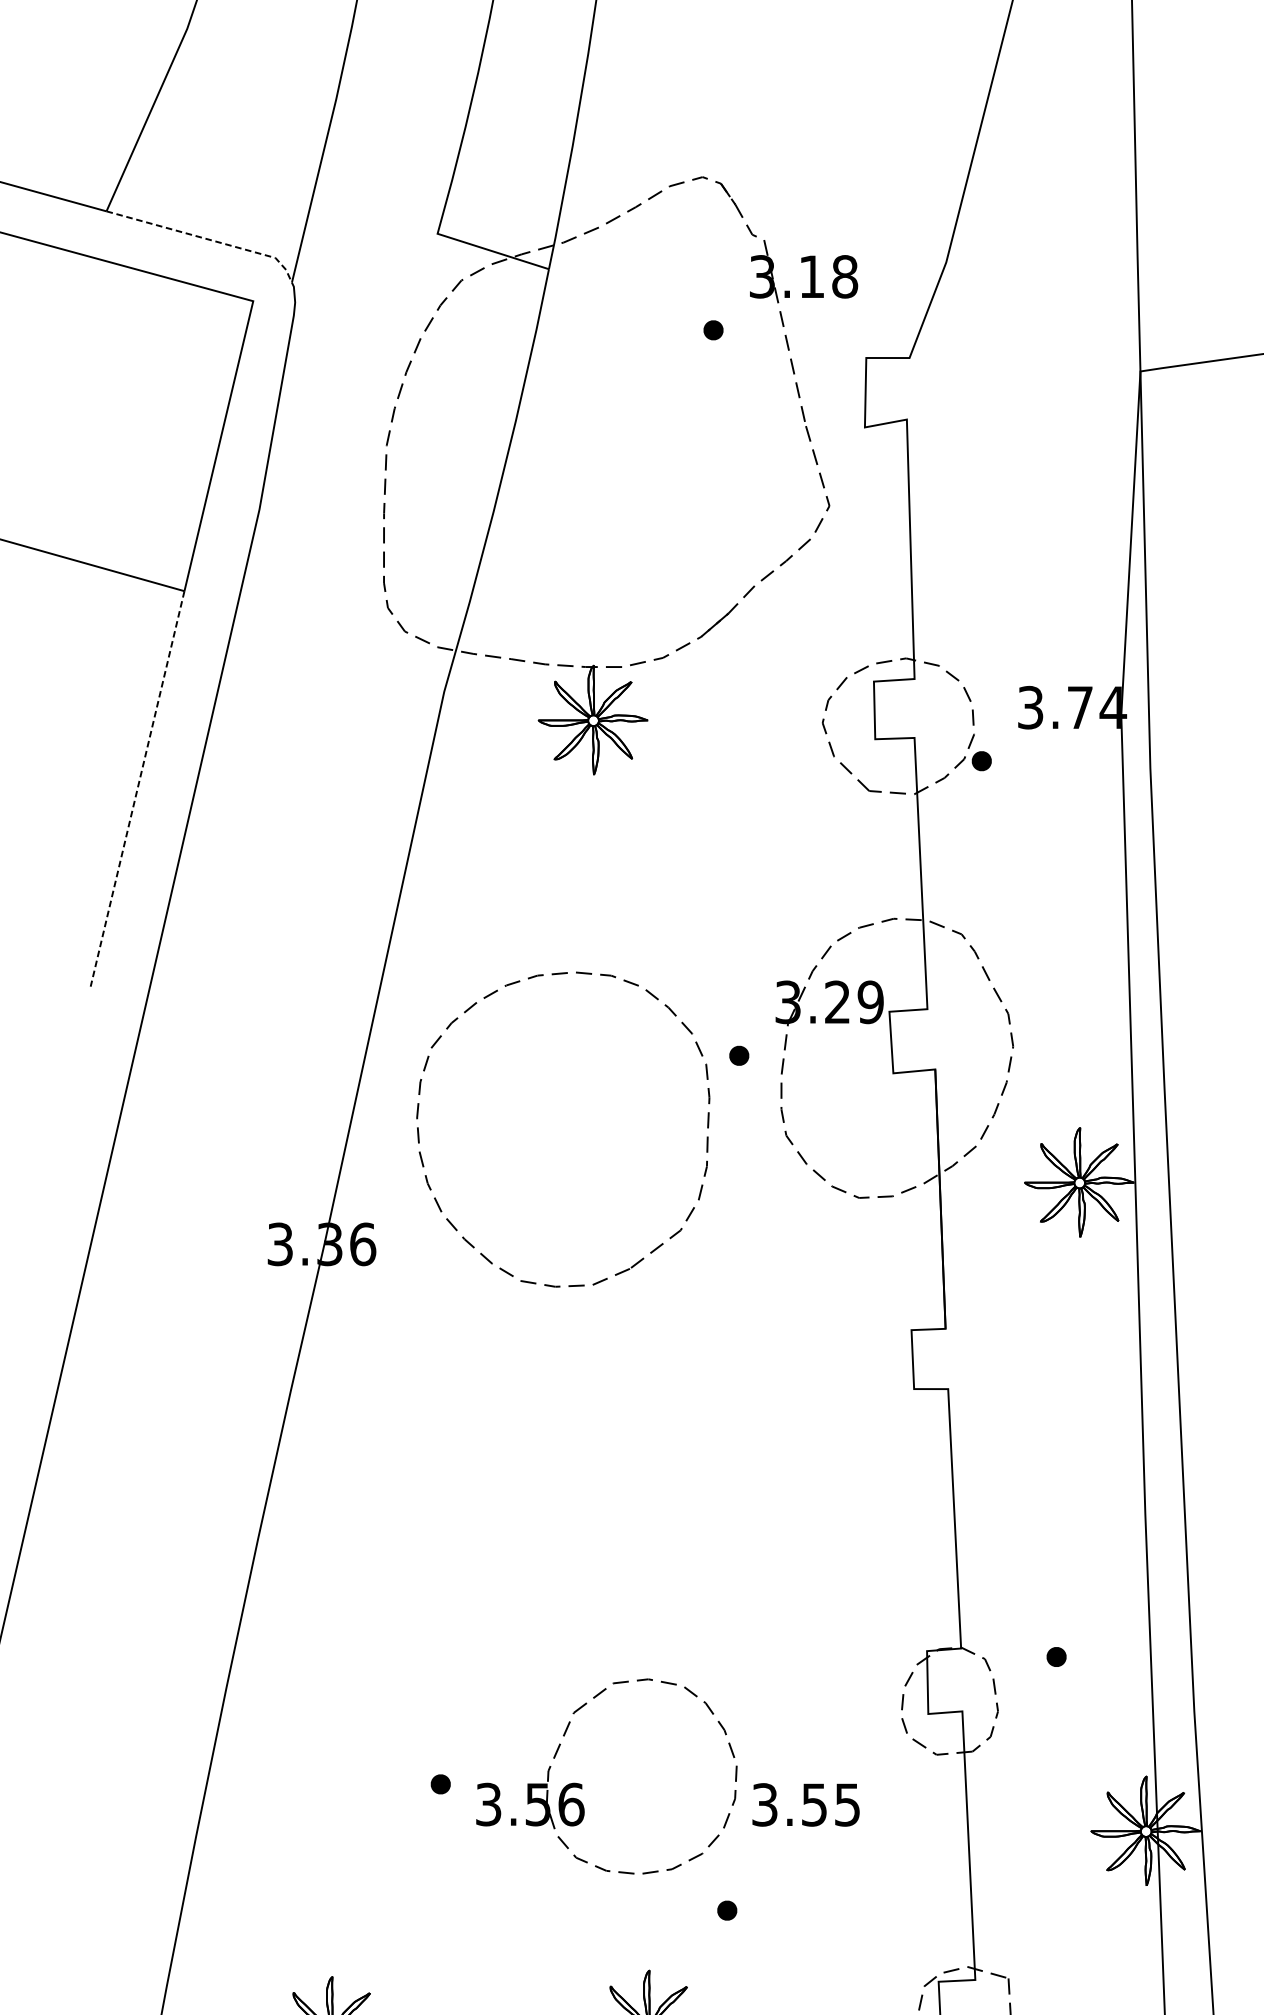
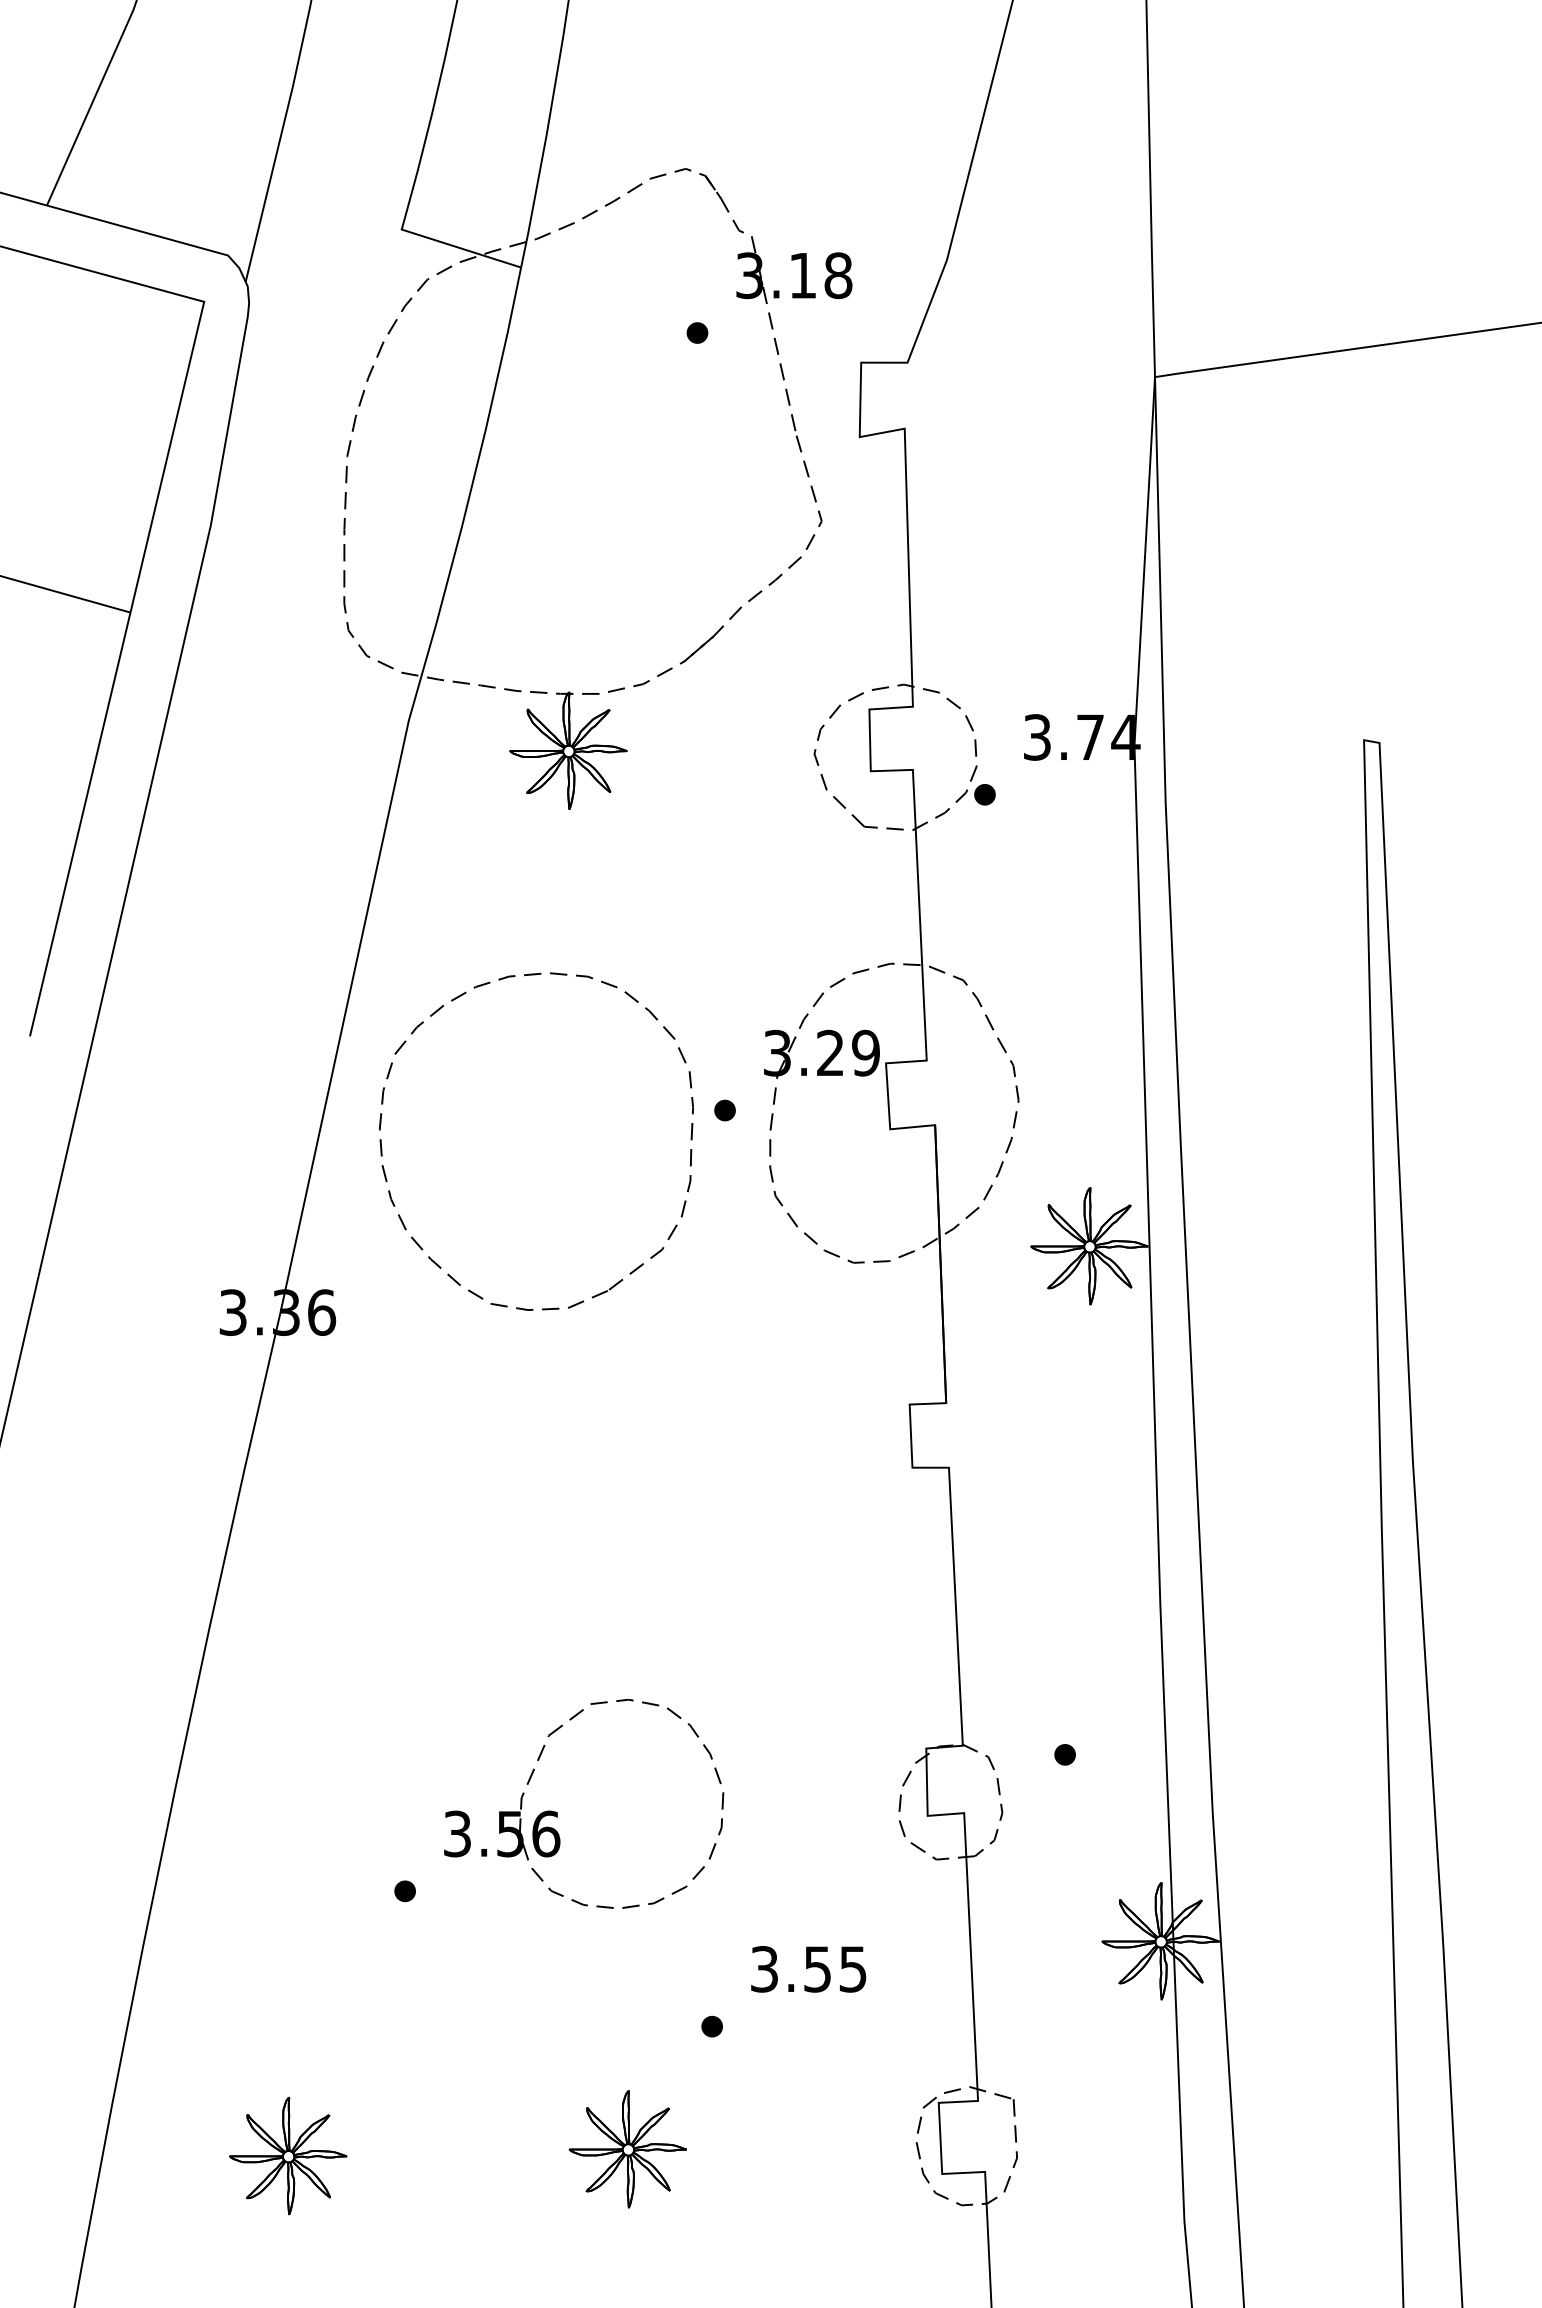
line: (206, 239) -> (154, 235), dashed -> solid
line: (137, 788) -> (80, 824), dashed -> solid
part: (707, 1127) -> (690, 1139), moved
part: (581, 1784) -> (557, 1812), moved
text: (805, 1805) -> (808, 1969), moved

